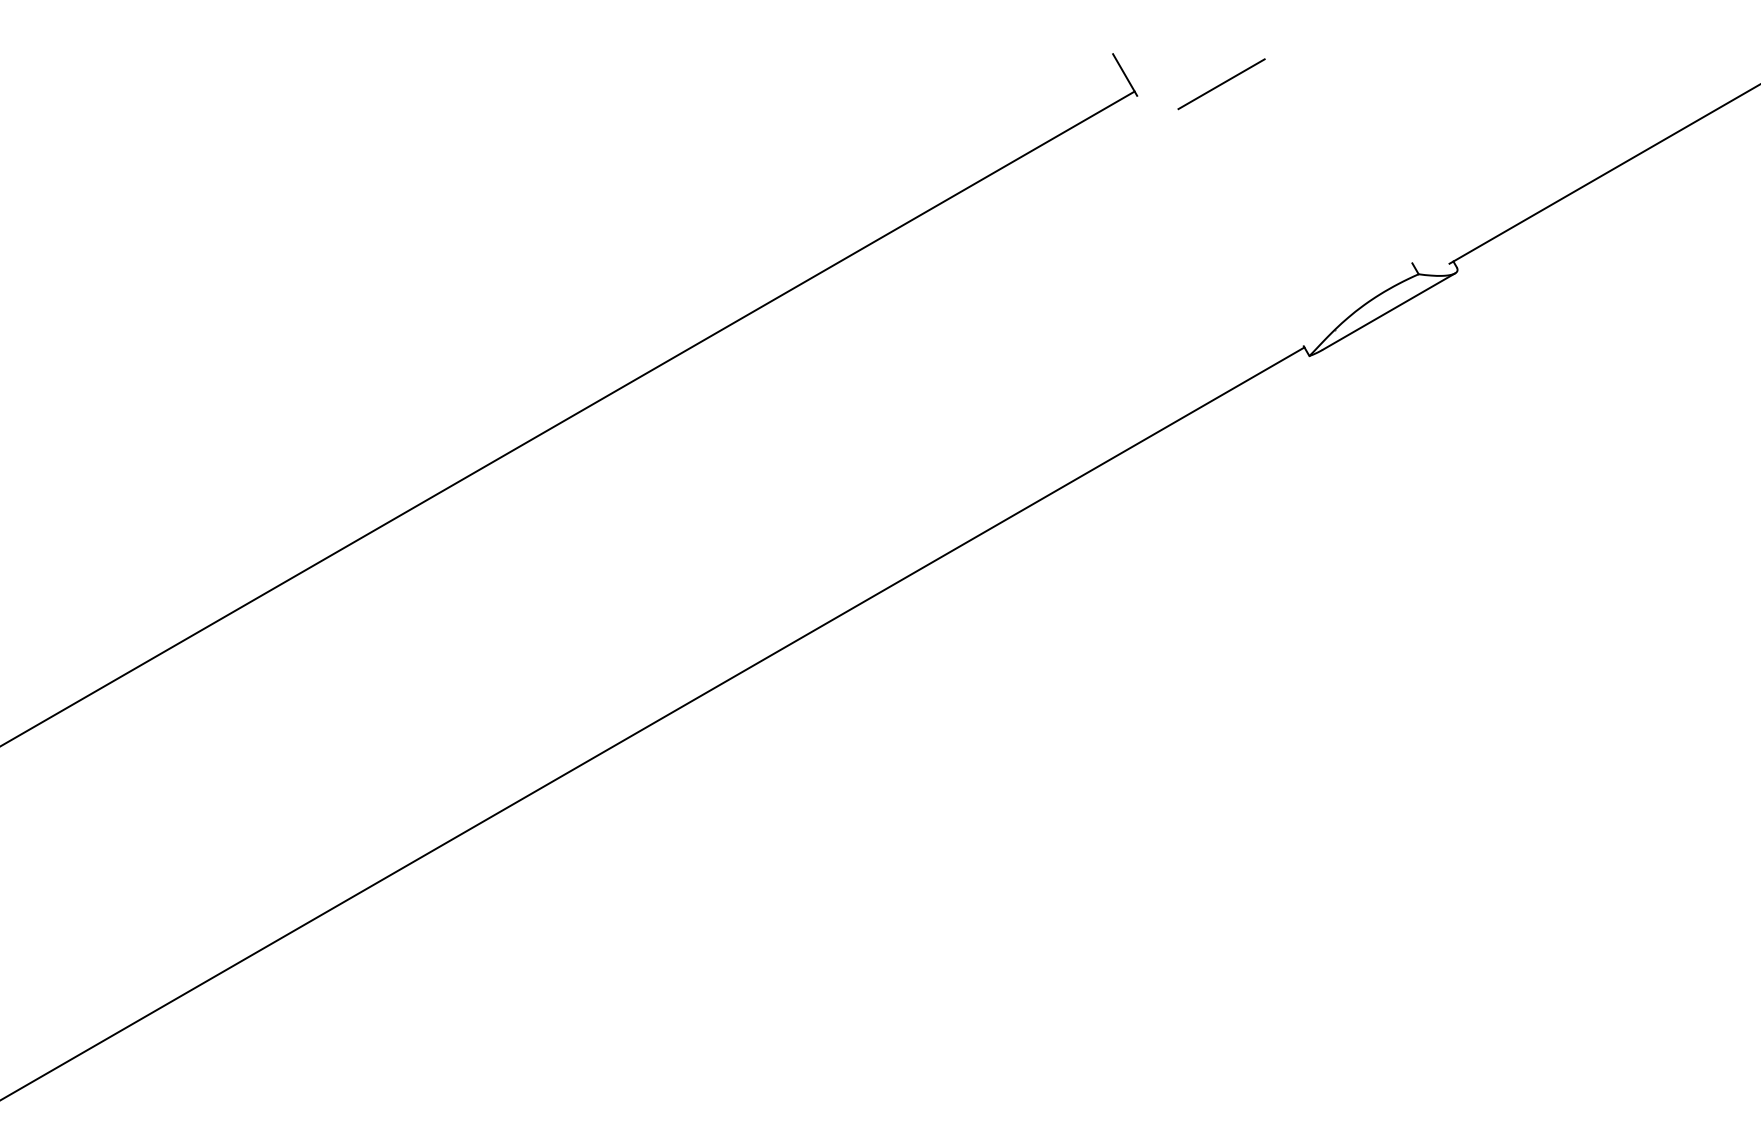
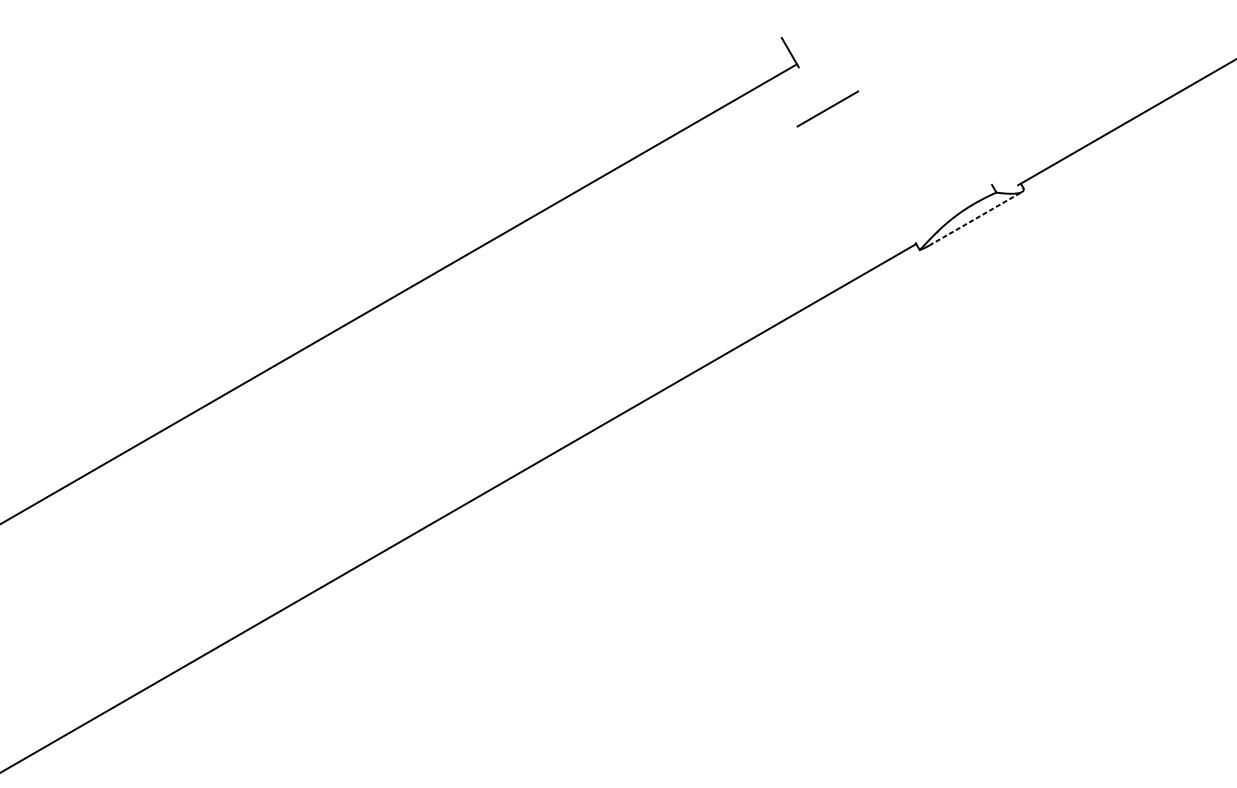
line: (1221, 84) -> (827, 109), moved
line: (1389, 311) -> (975, 218), solid -> dashed

